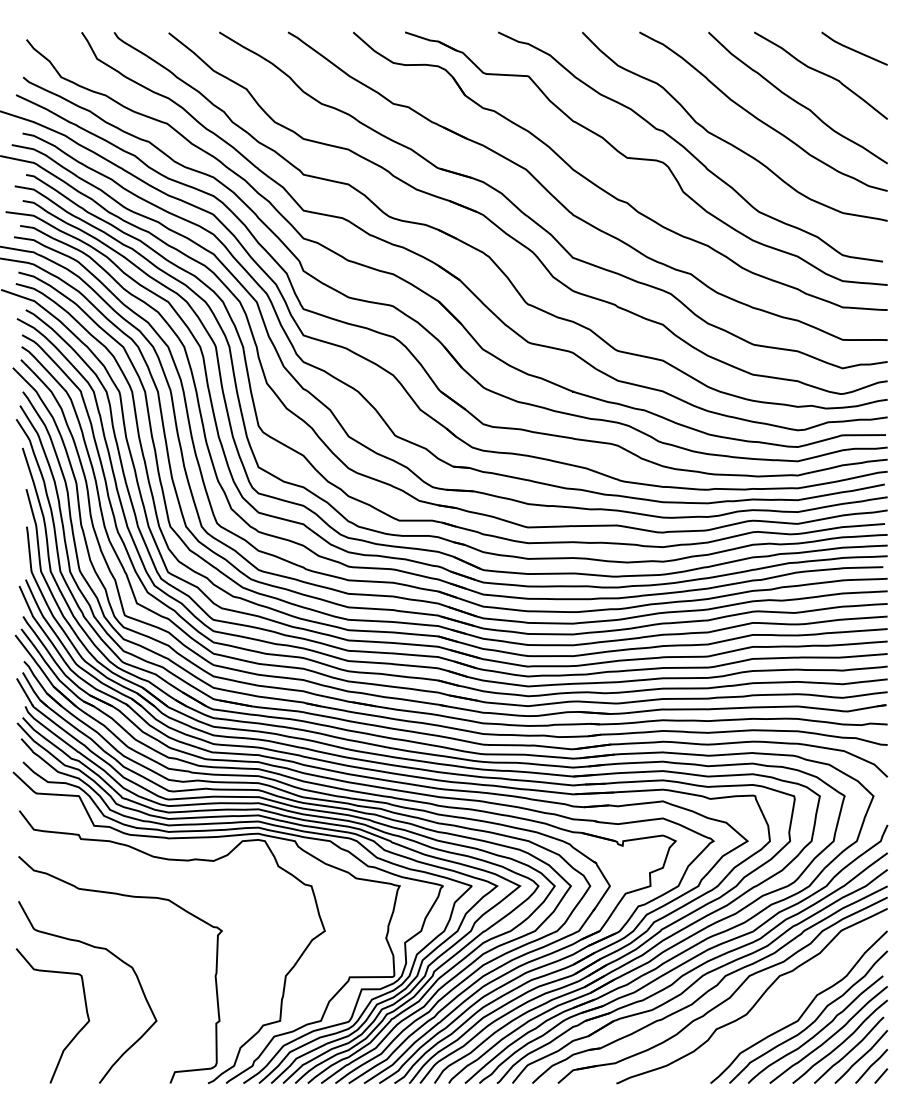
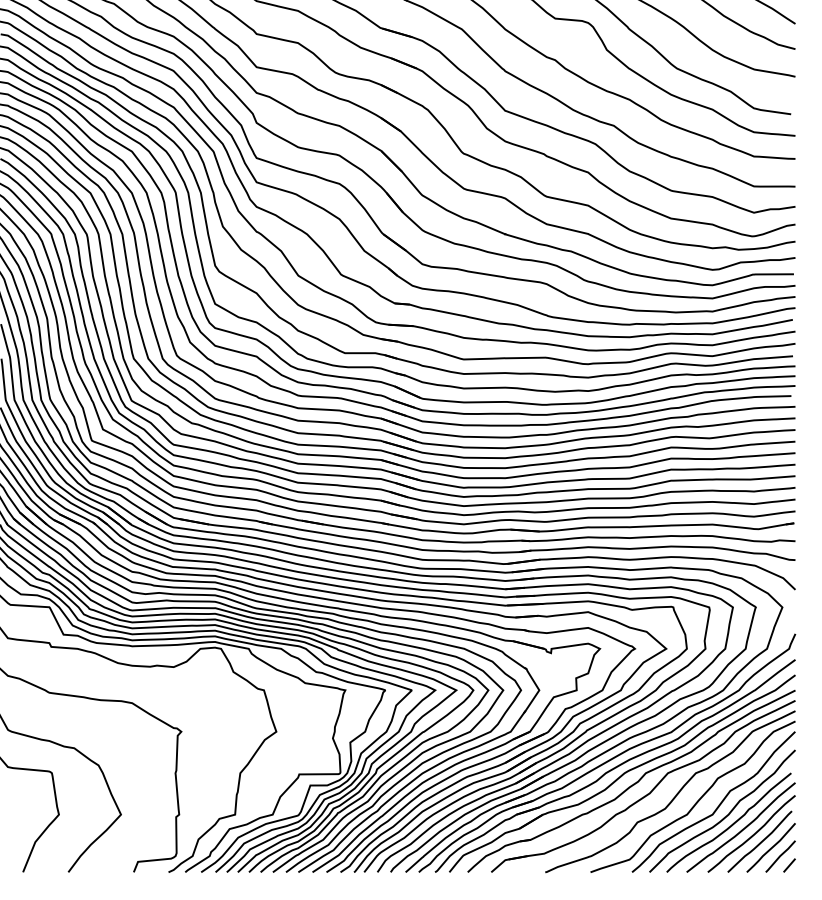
curve: (781, 1005) -> (697, 800), added

